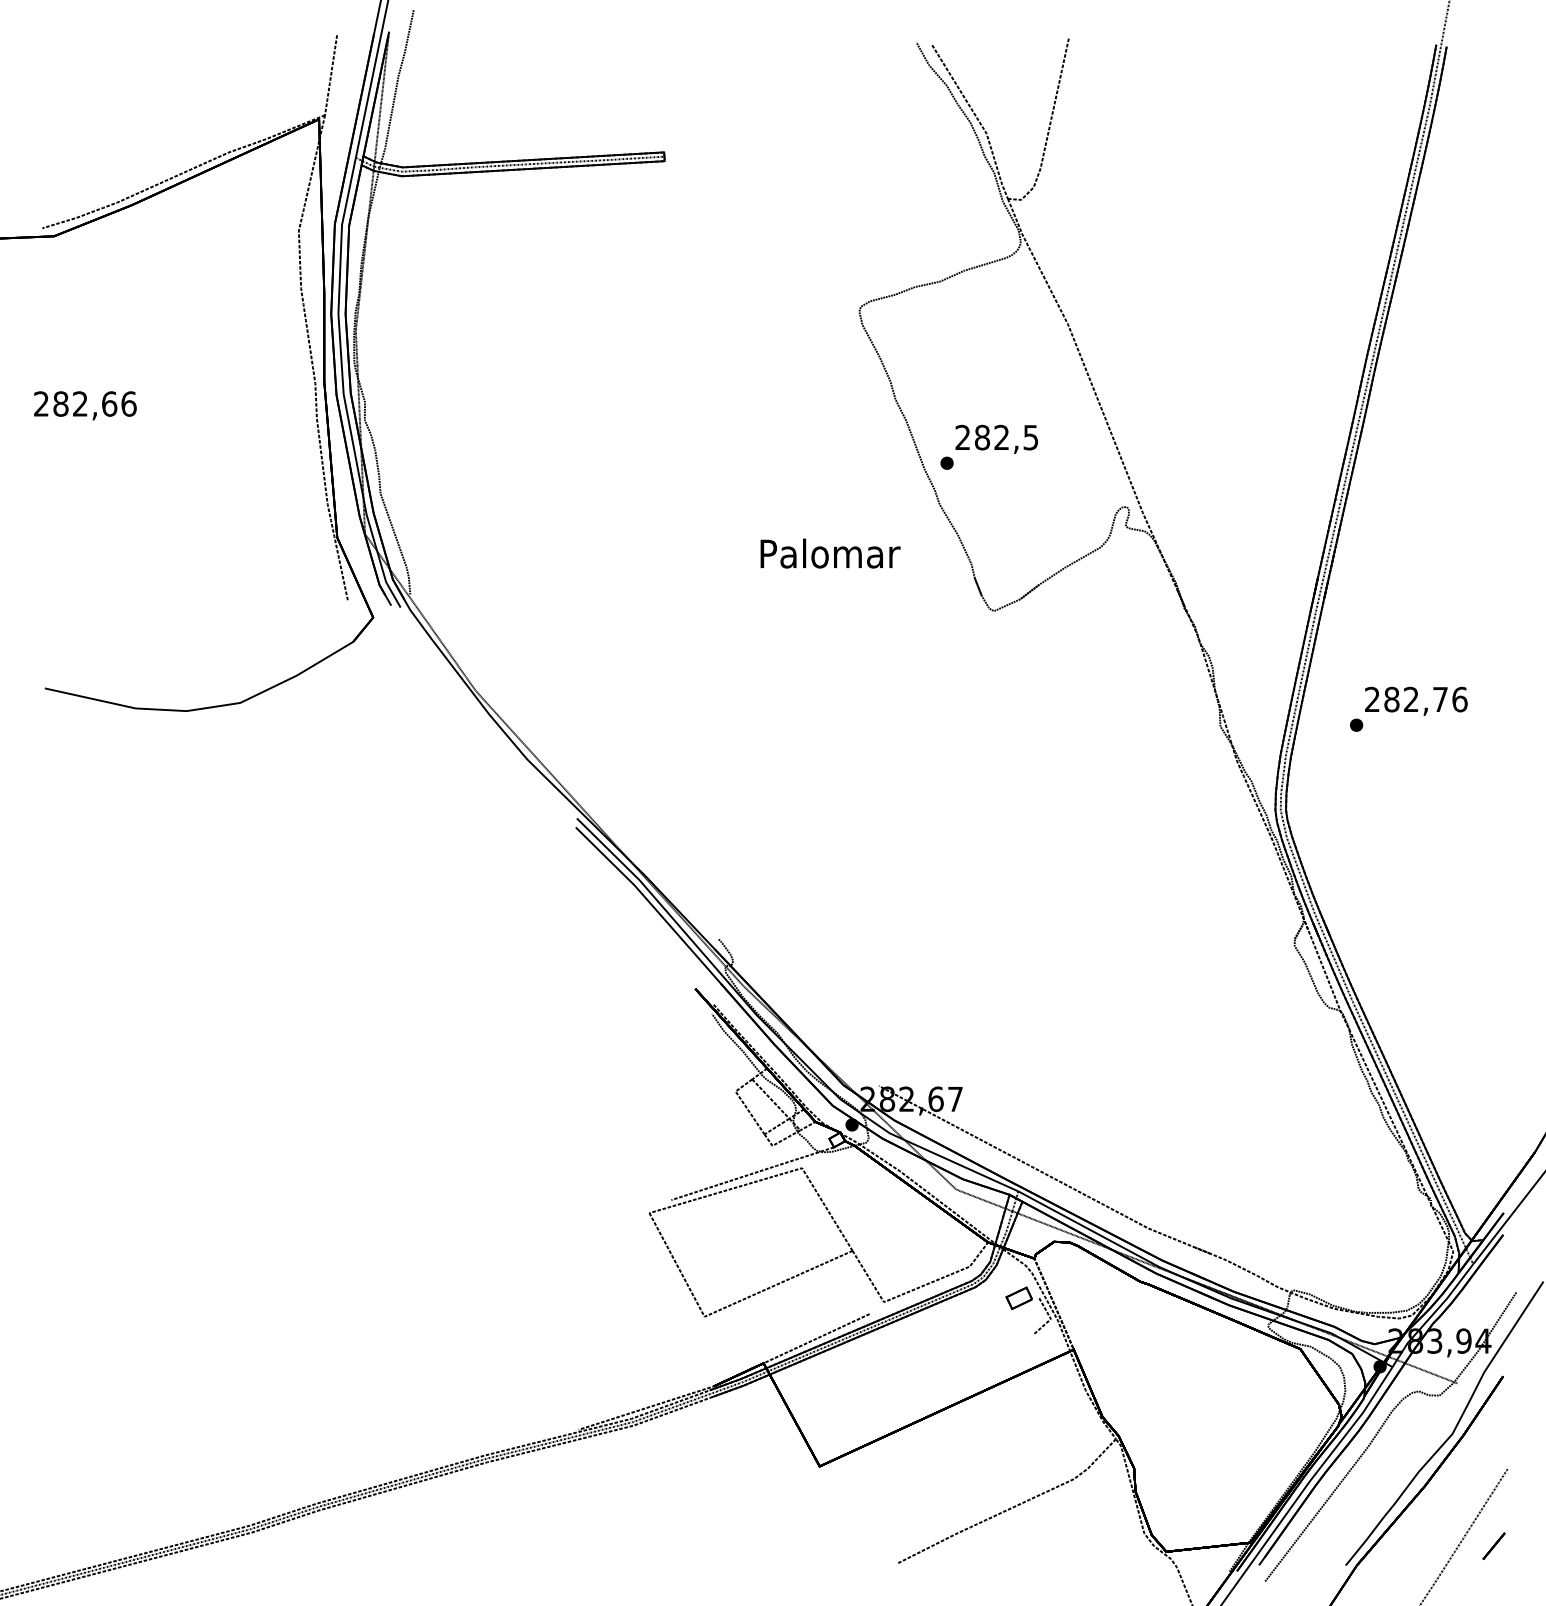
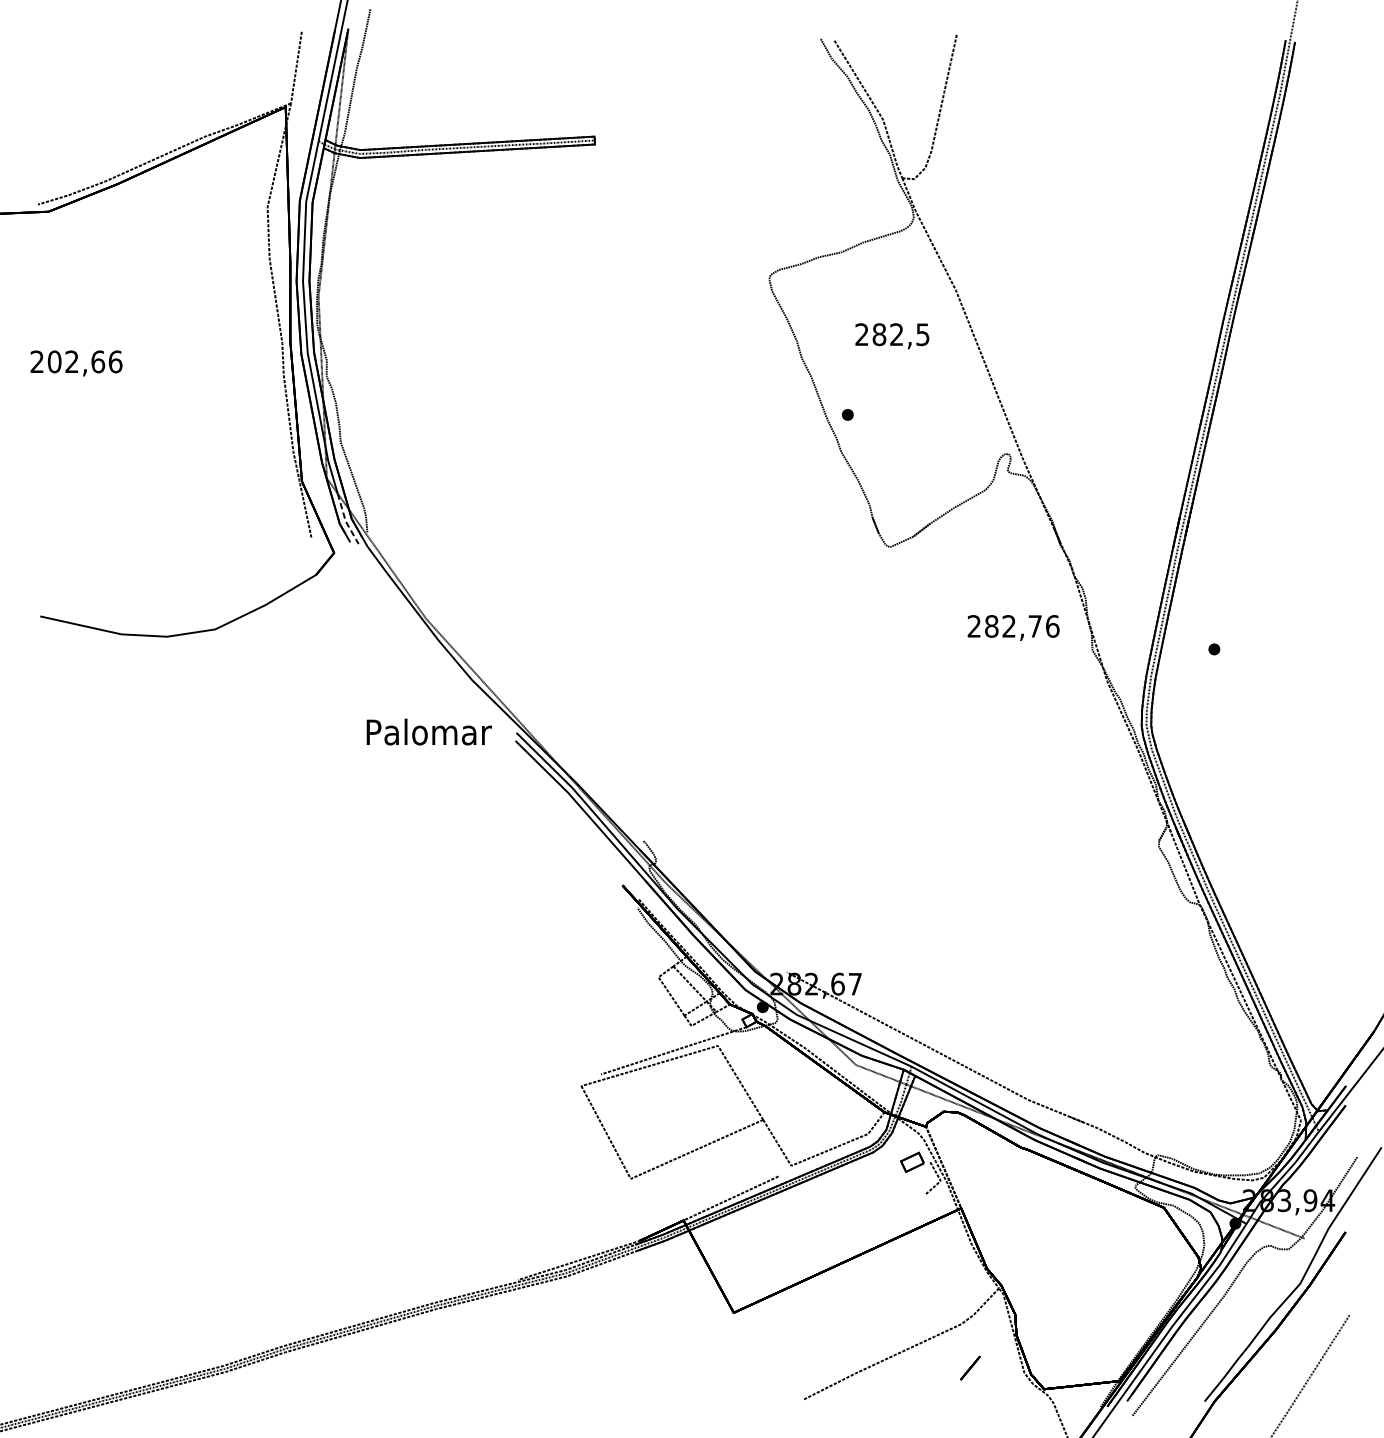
text: (60, 403) -> (54, 361), 282,66 -> 202,66
text: (996, 438) -> (892, 335), moved
text: (830, 553) -> (429, 731), moved
line: (385, 581) -> (345, 520), solid -> dashed
text: (1416, 700) -> (1013, 627), moved
line: (1493, 1545) -> (969, 1367), moved

